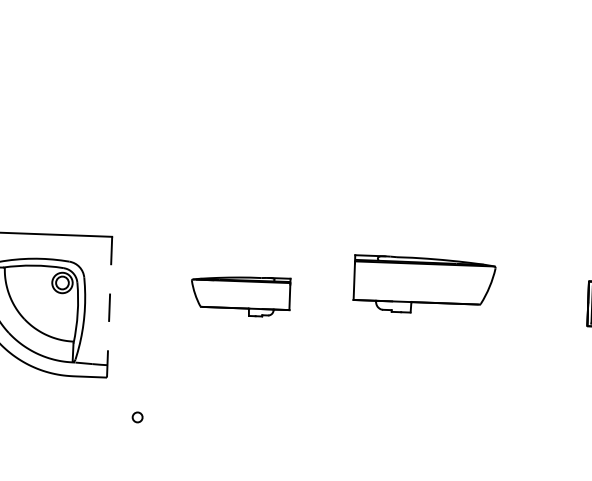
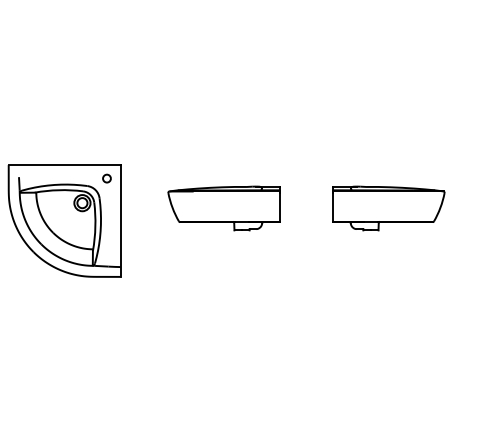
part: (424, 285) -> (388, 208), moved
part: (239, 296) -> (223, 208), size x1.43
line: (109, 307) -> (120, 221), dashed -> solid
circle: (137, 417) -> (106, 178), moved

